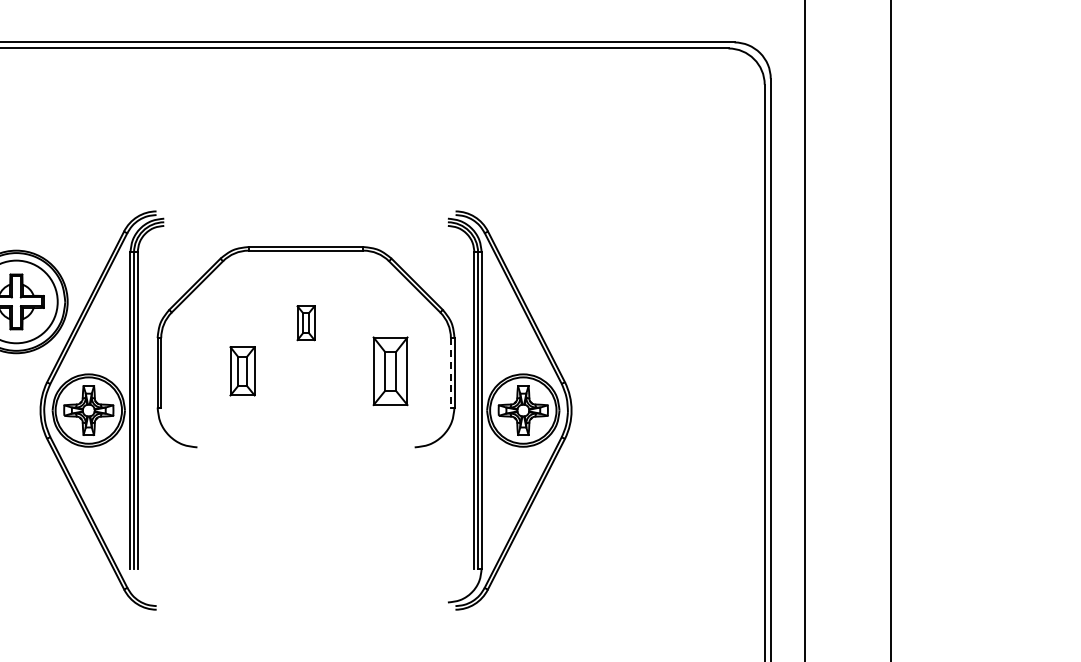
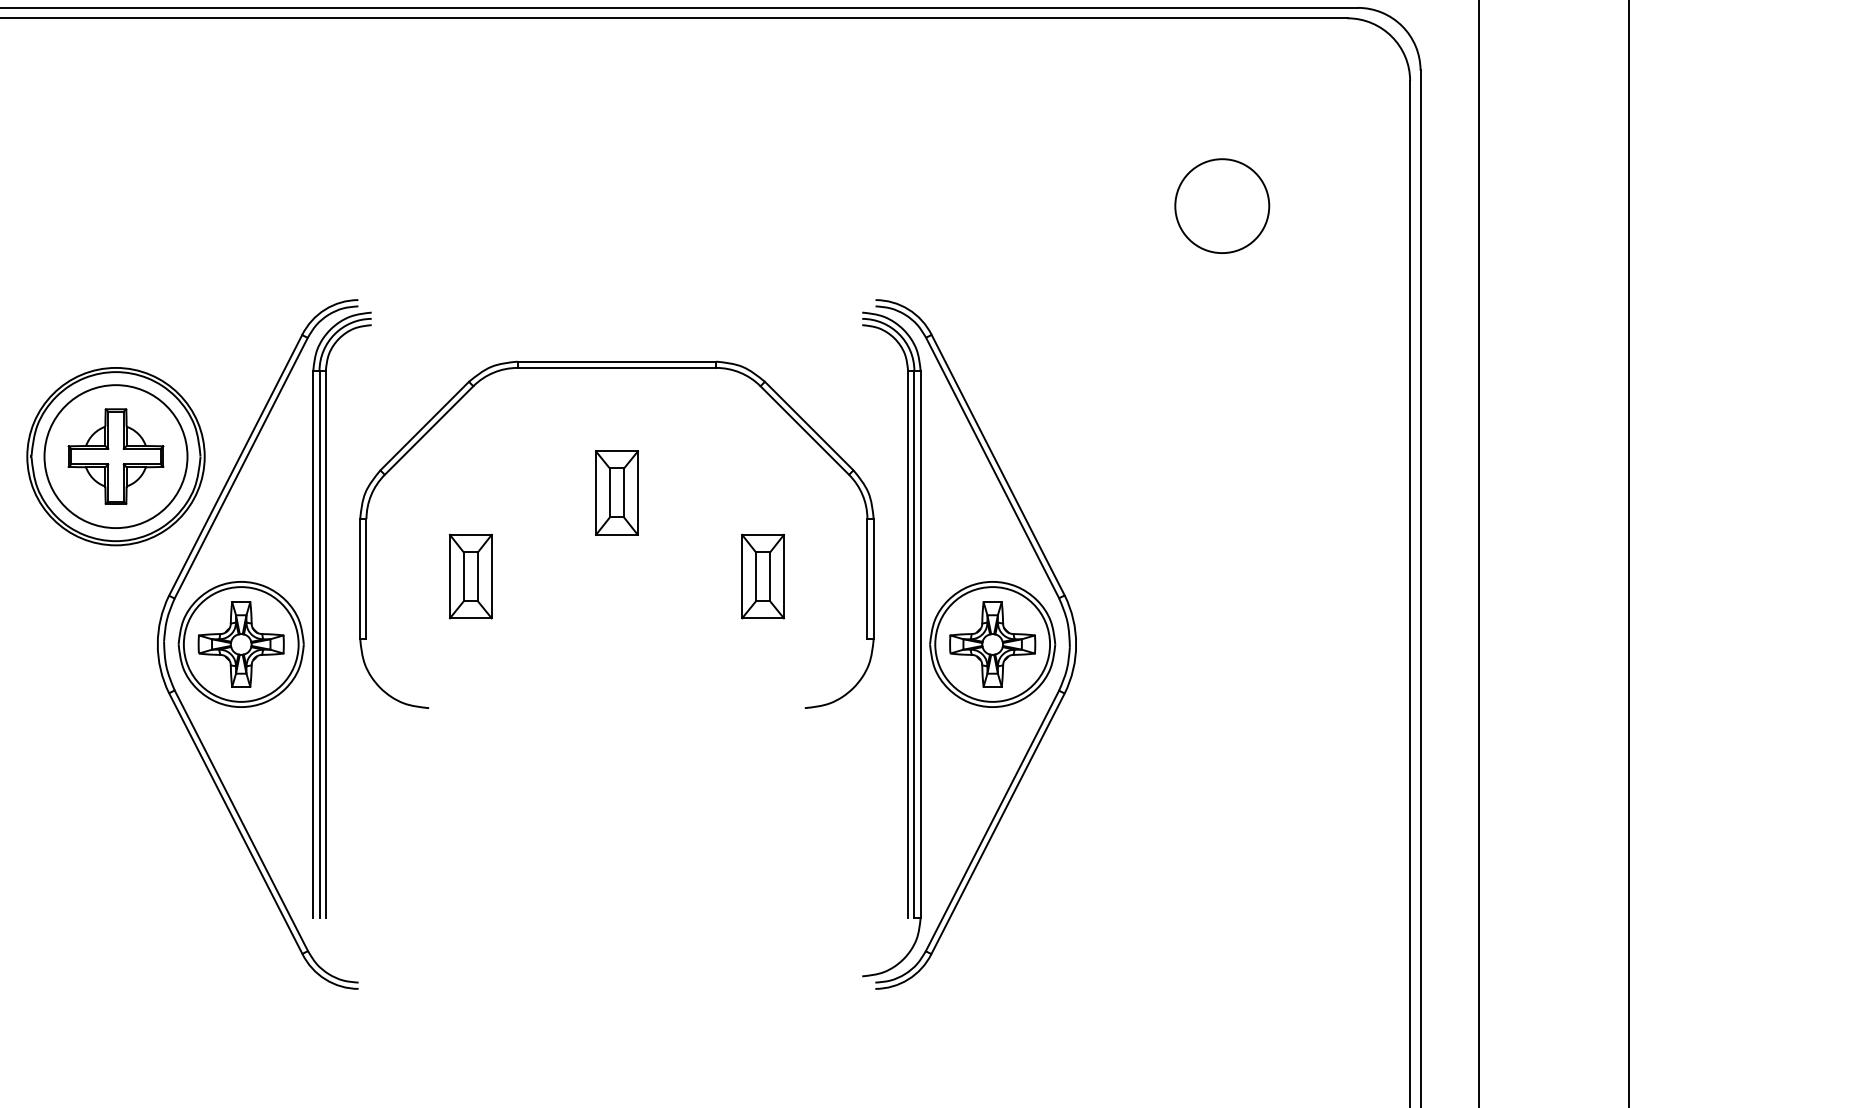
circle: (656, 157) -> (1222, 206), added
part: (305, 323) -> (615, 493), size x1.43
part: (242, 371) -> (470, 576), moved
part: (390, 371) -> (762, 576), size x0.71
line: (450, 372) -> (866, 578), dashed -> solid

